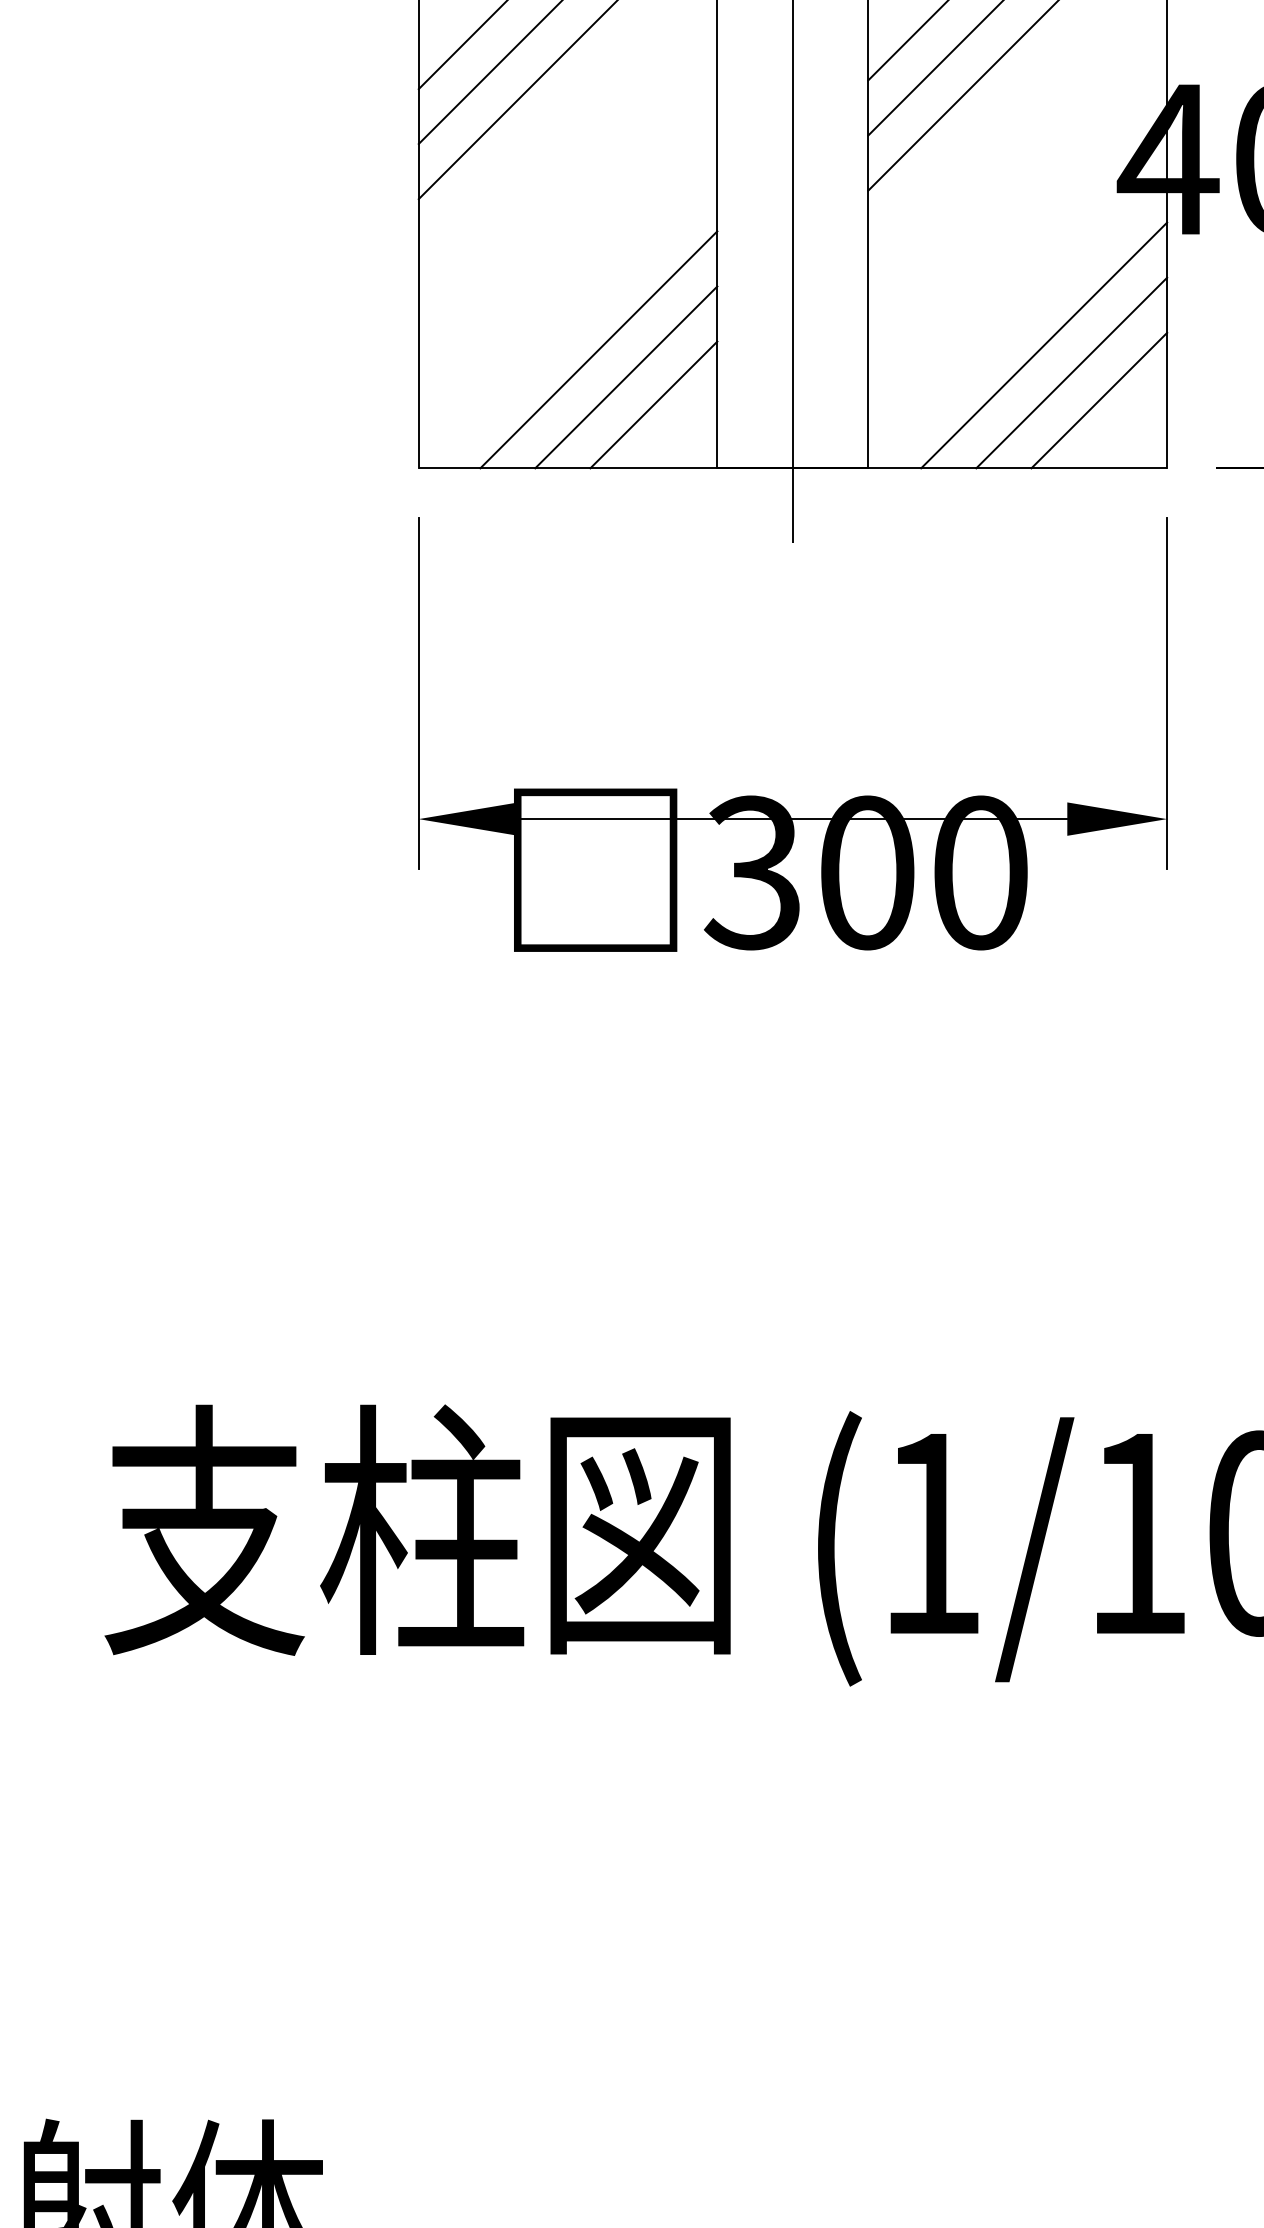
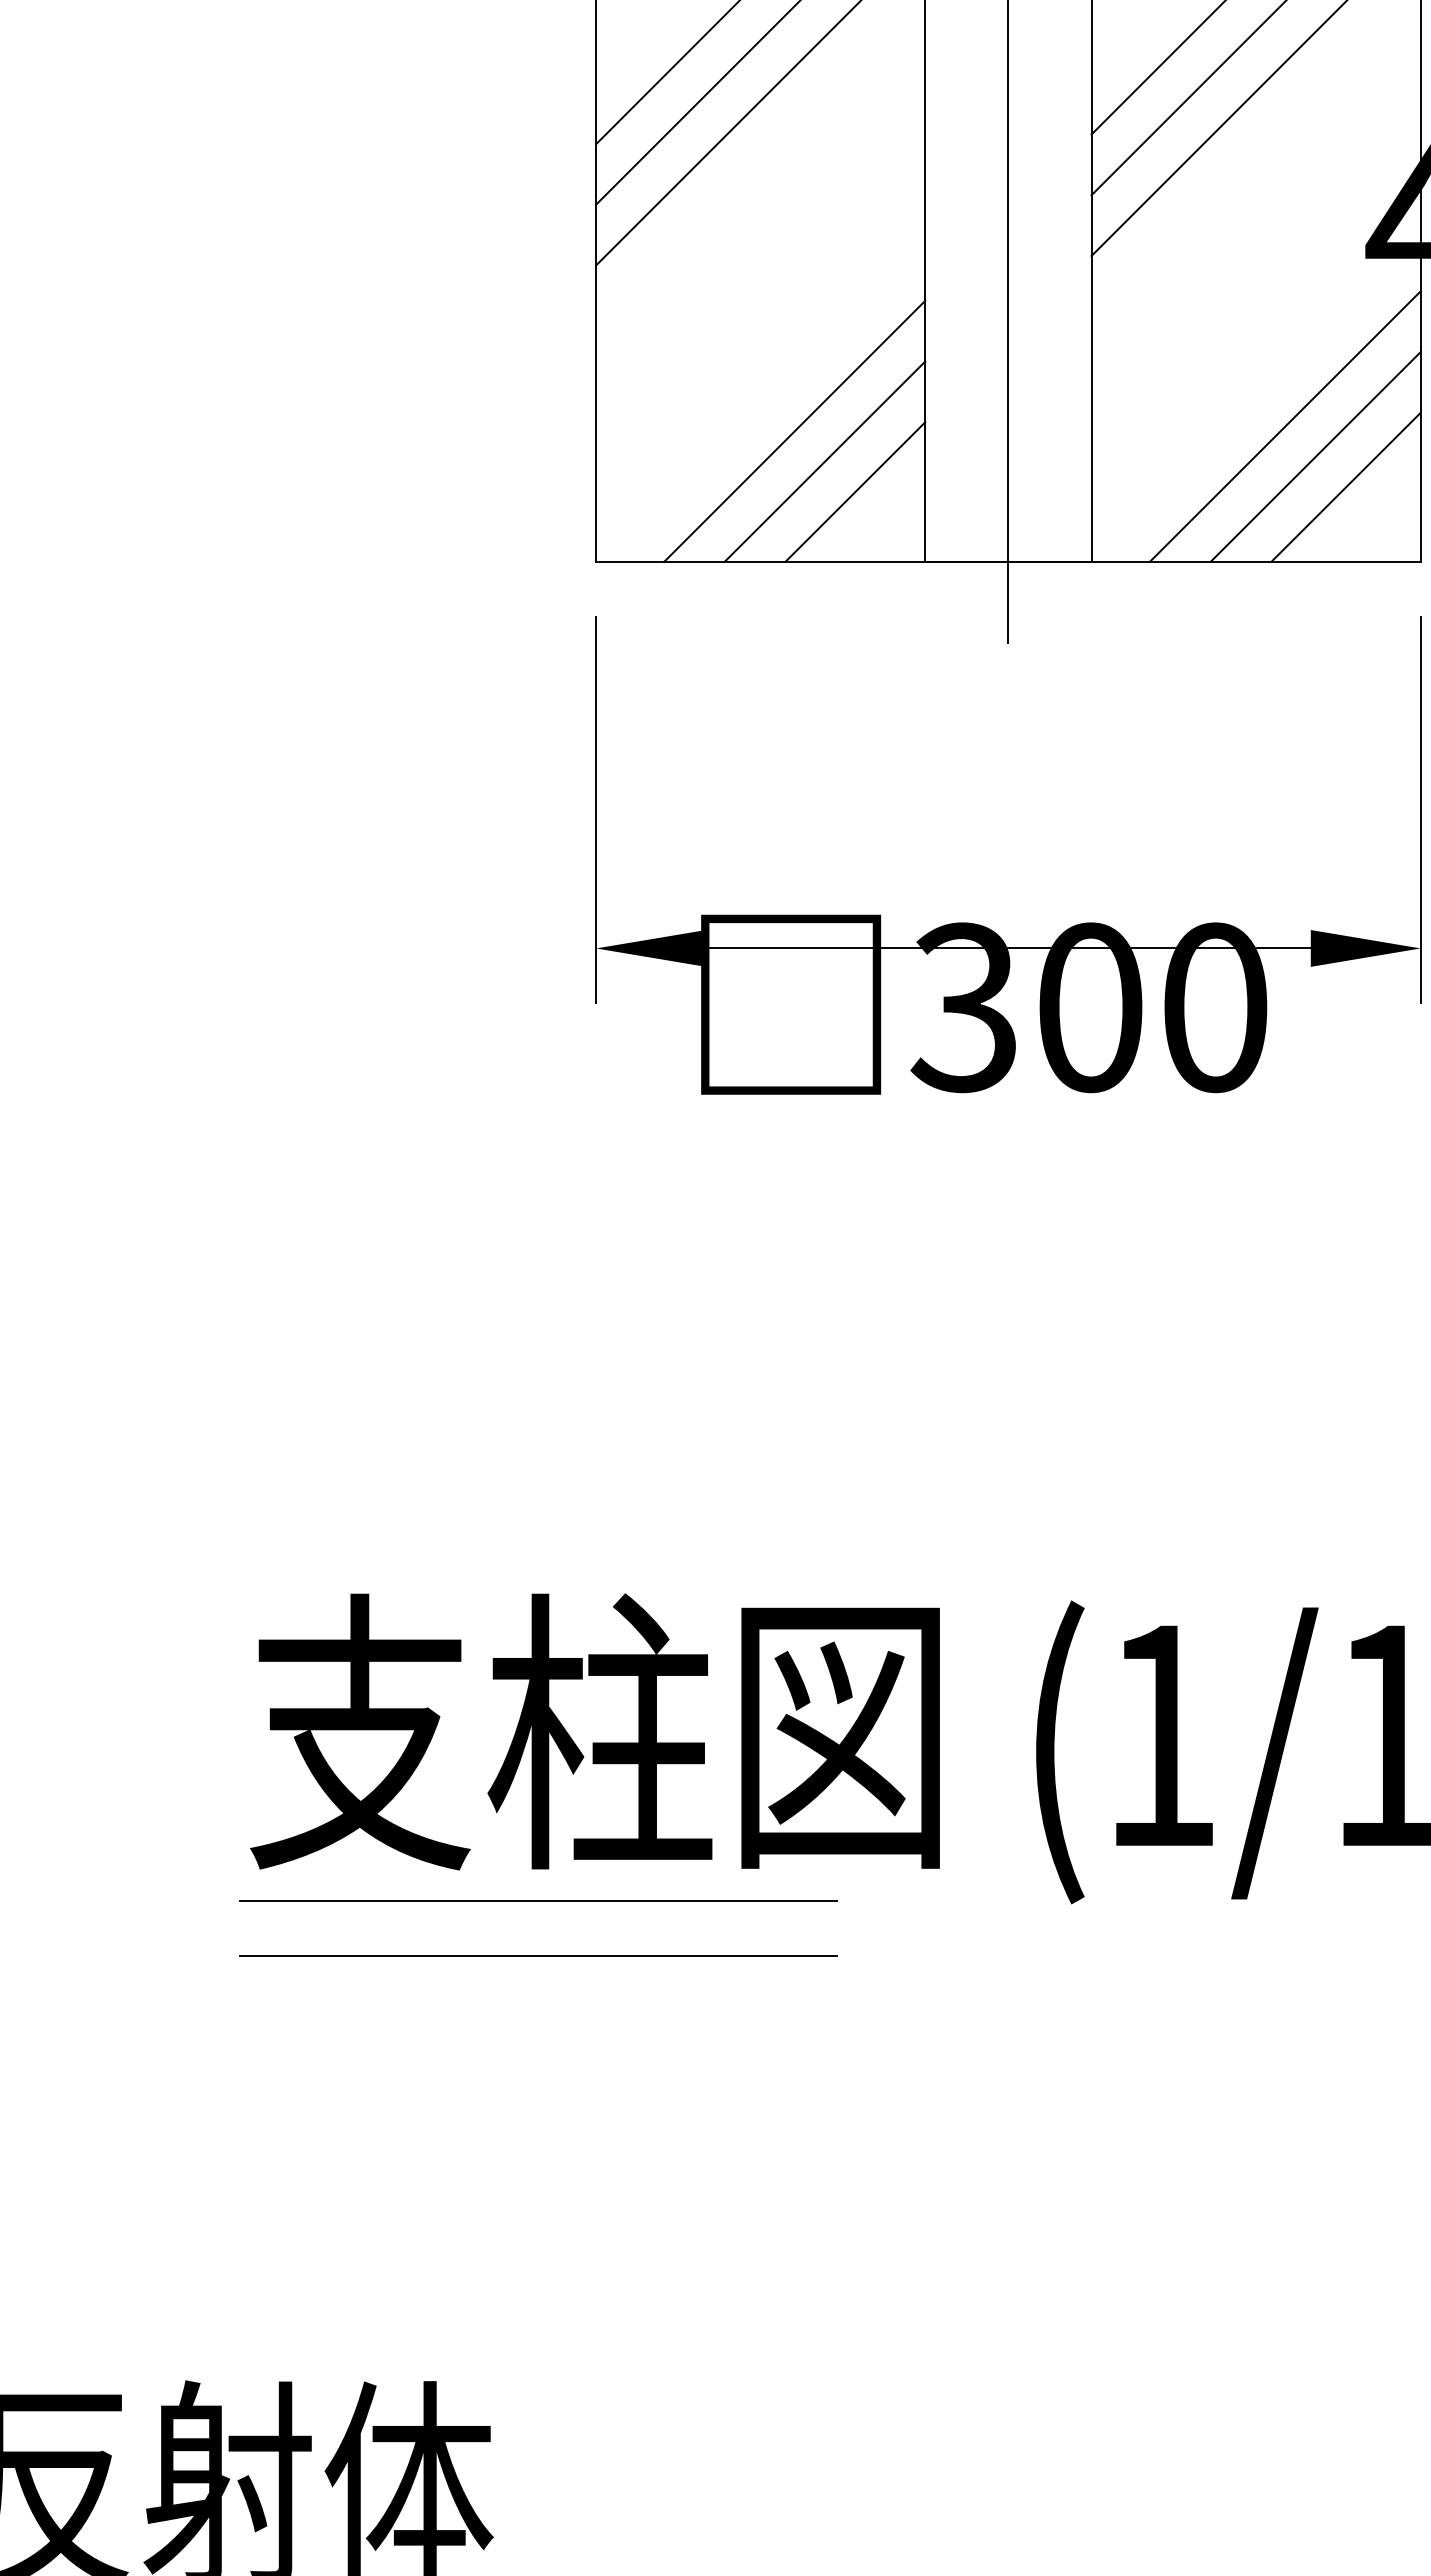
line: (366, 1683) -> (538, 1900), added
line: (366, 1733) -> (538, 1955), added

